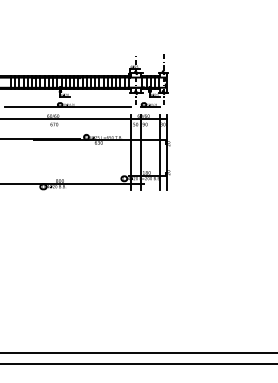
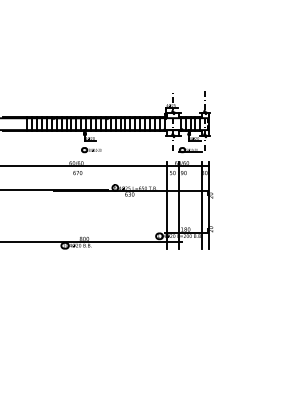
line: (67, 106) -> (93, 151), removed

